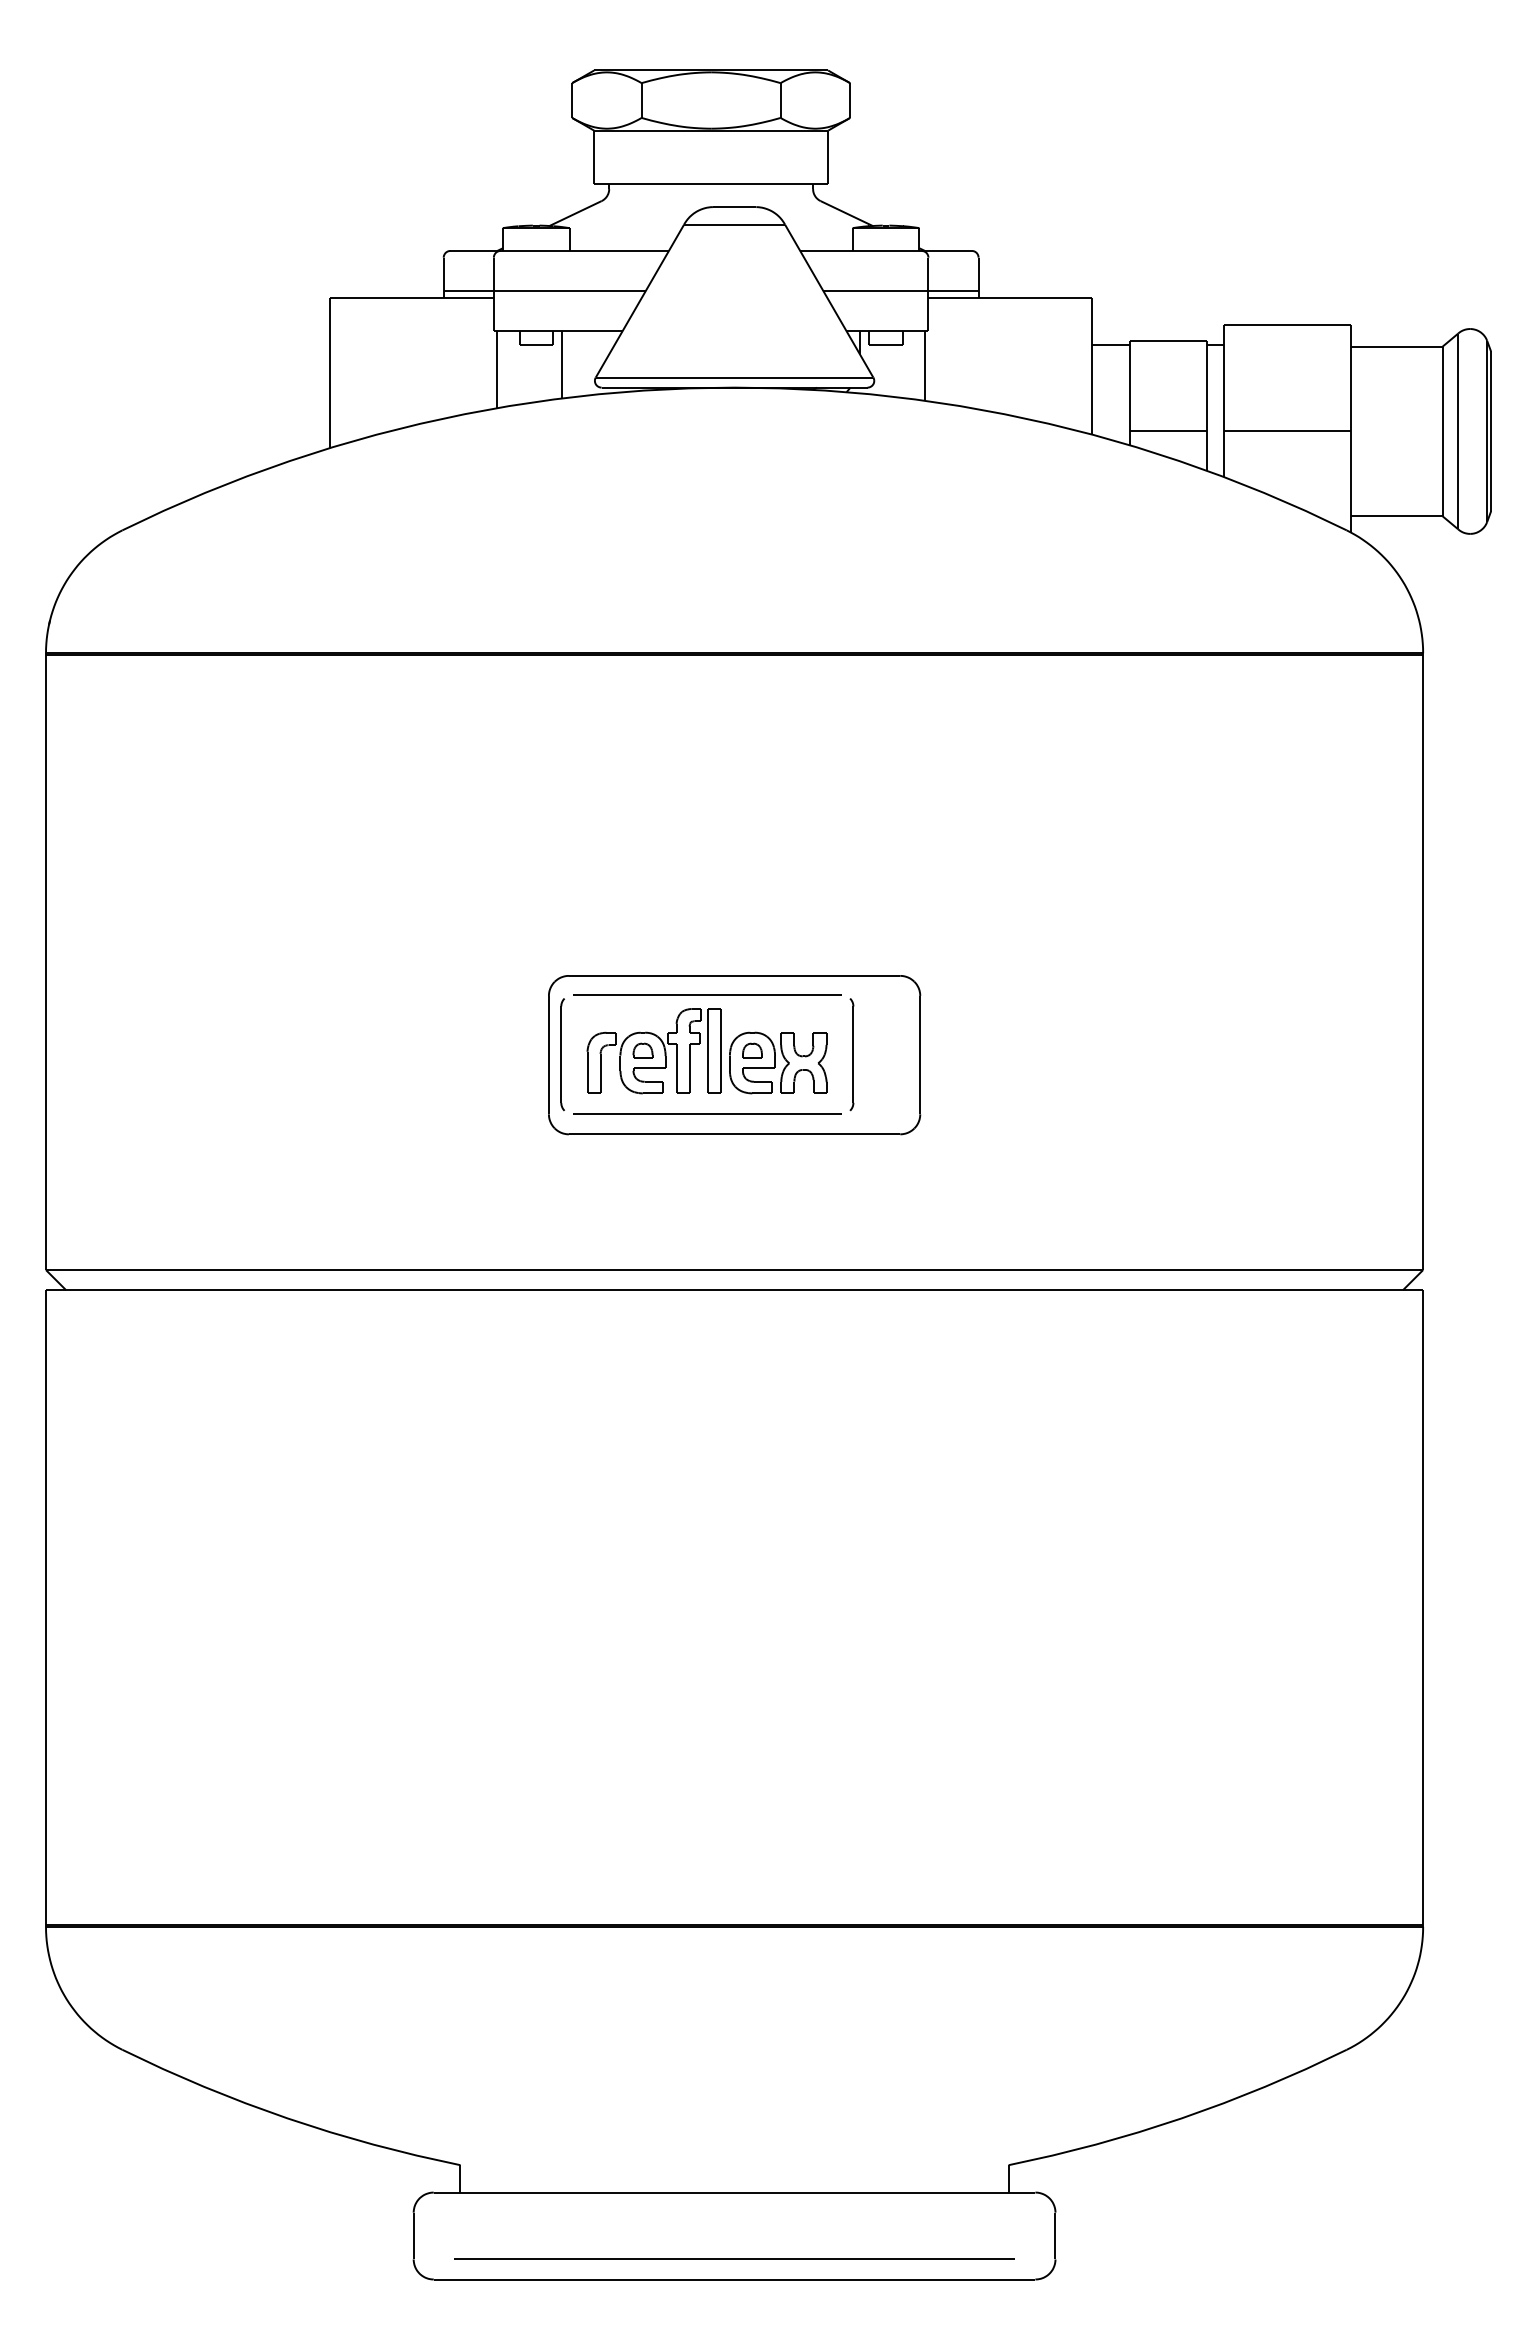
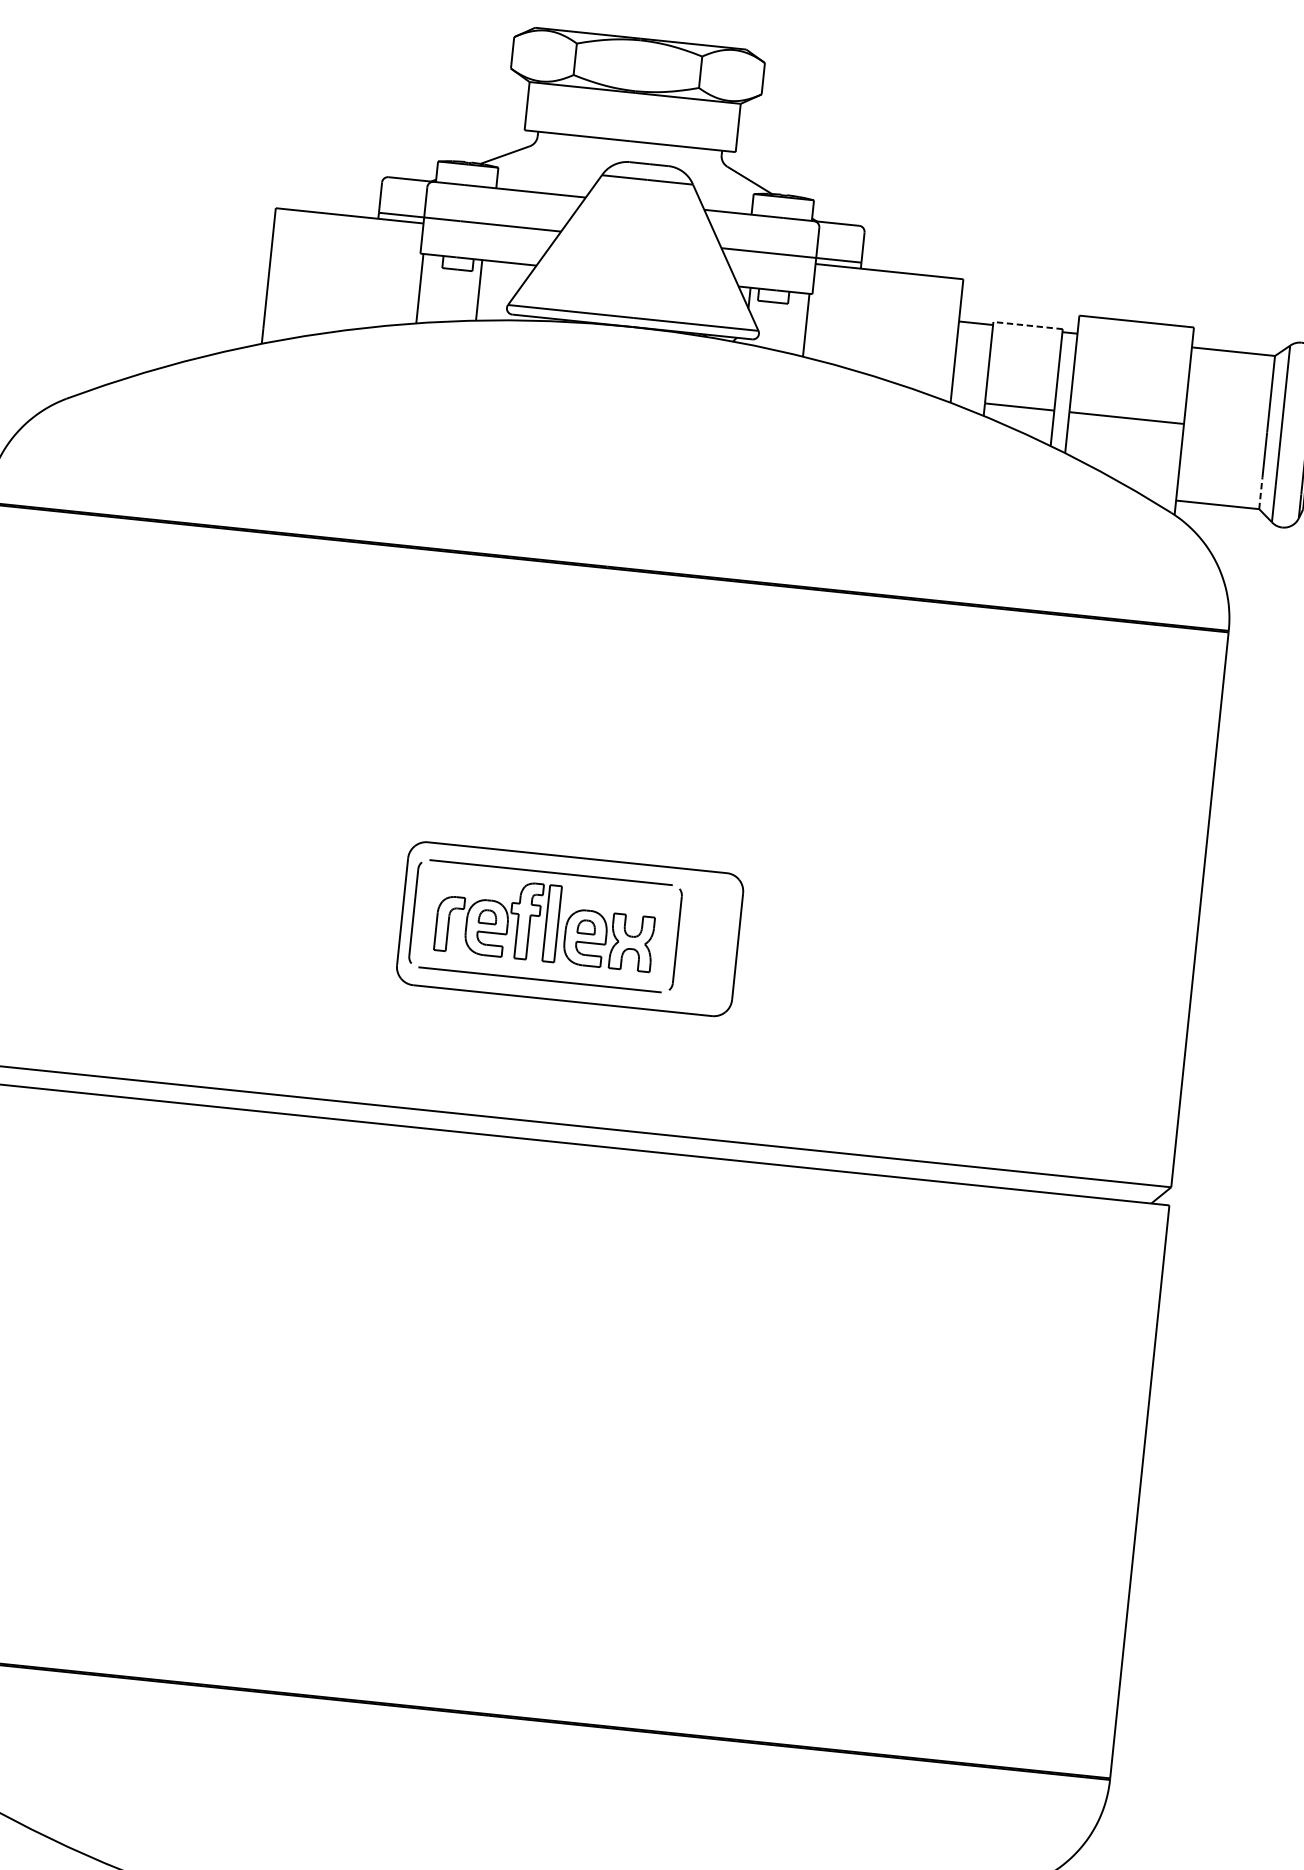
line: (1167, 341) -> (1027, 325), solid -> dashed
line: (1442, 498) -> (1260, 493), solid -> dashed

